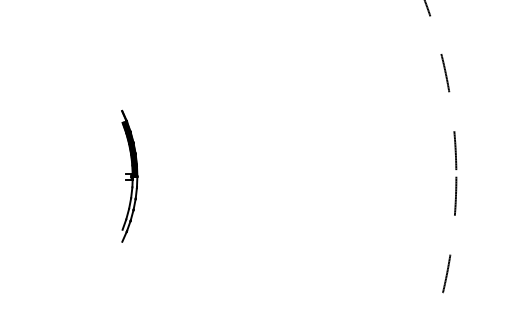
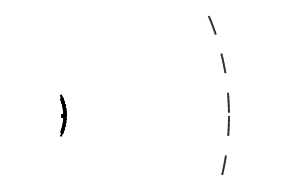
part: (130, 175) -> (63, 115), size x0.6

